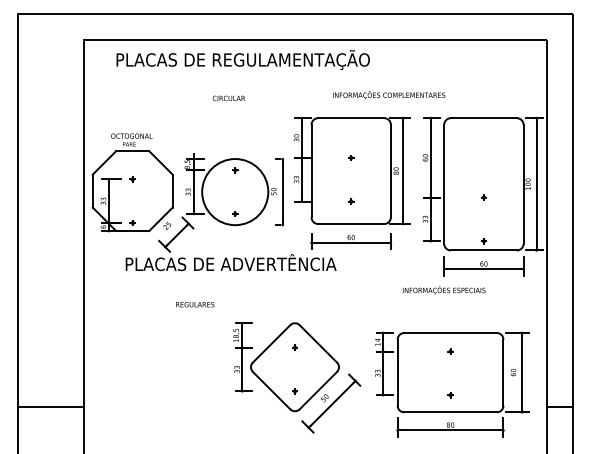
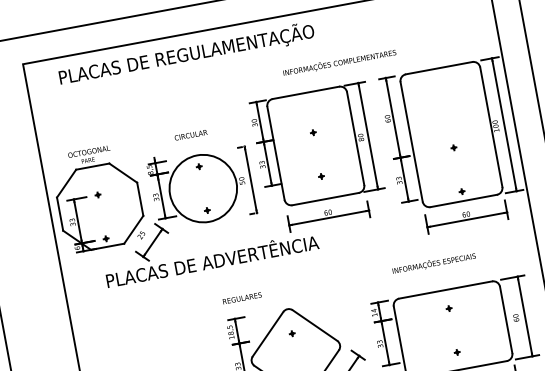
text: (228, 98) -> (190, 135), moved
text: (444, 290) -> (434, 263), moved
text: (195, 304) -> (242, 298), moved

